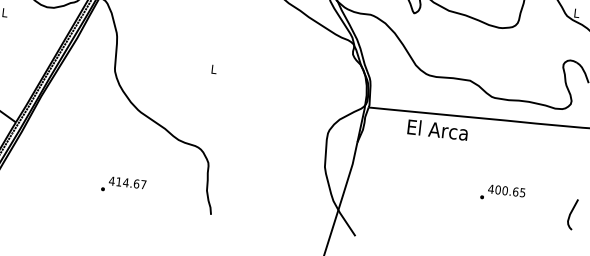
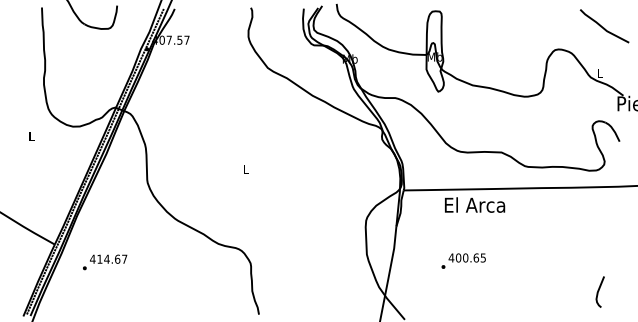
text: (124, 185) -> (105, 262), moved
text: (502, 193) -> (463, 260), moved
curve: (571, 213) -> (599, 291), moved

